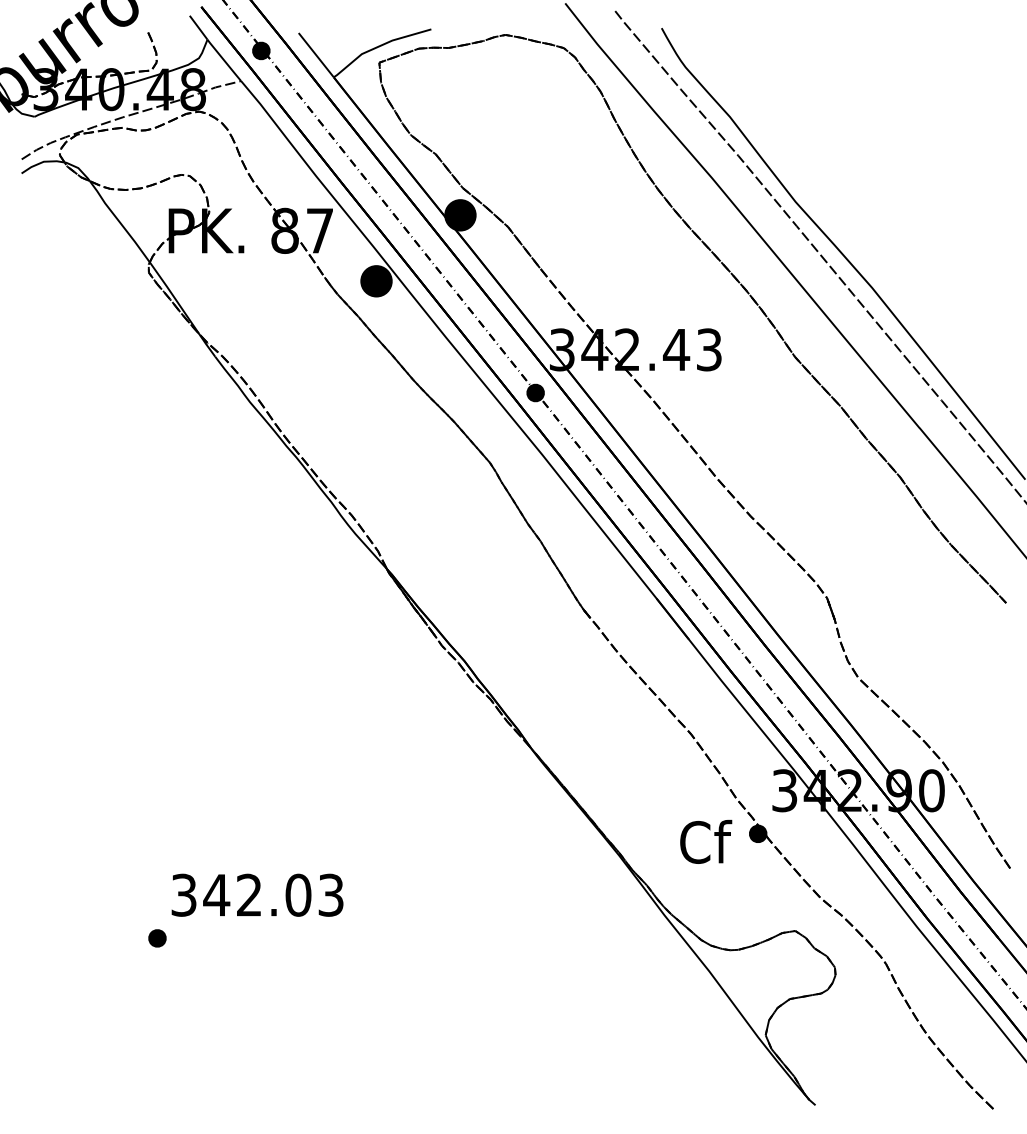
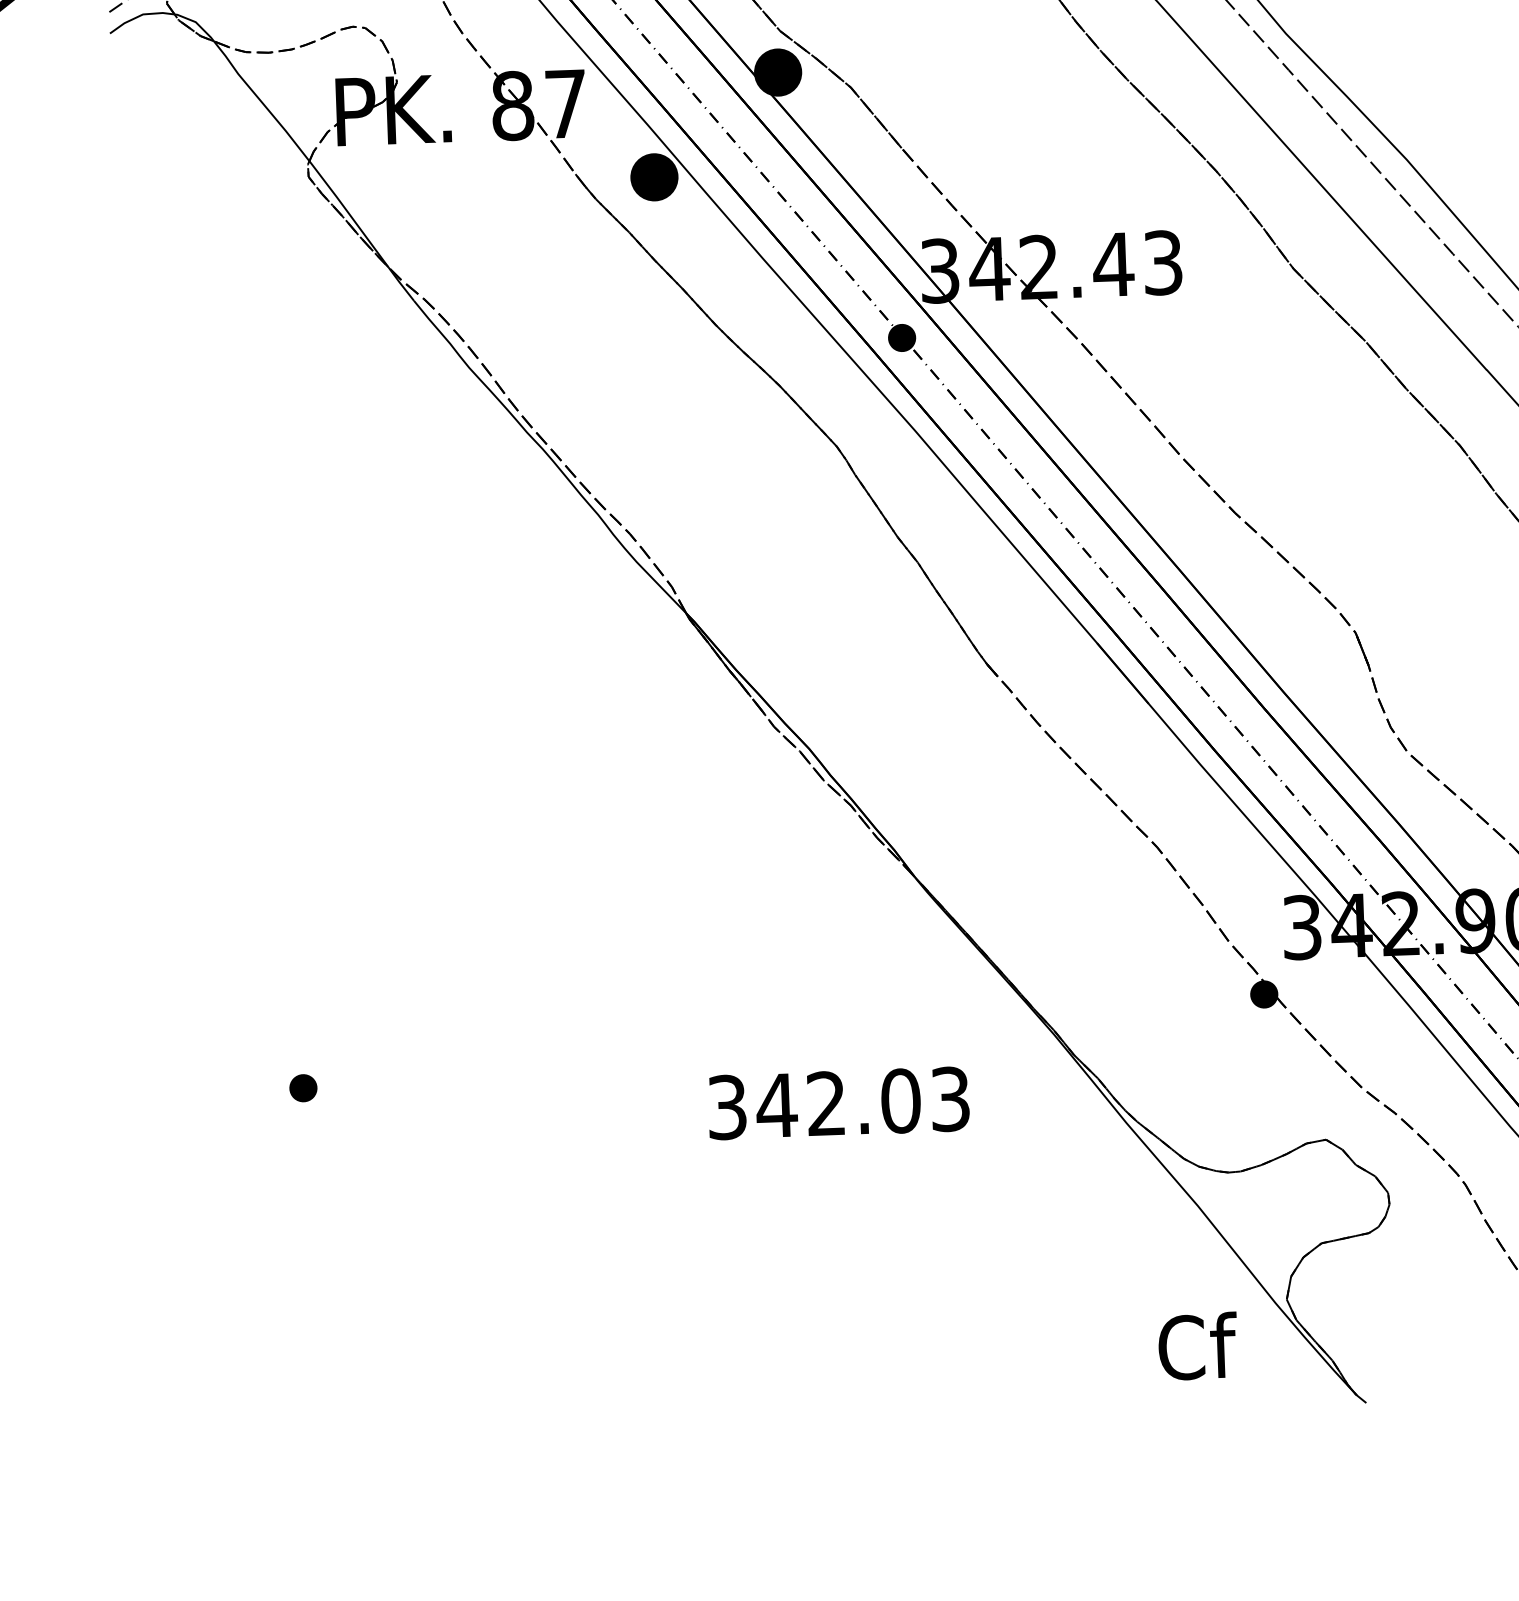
text: (706, 841) -> (1198, 1345), moved
text: (257, 894) -> (838, 1102), moved
part: (157, 938) -> (303, 1088), moved

